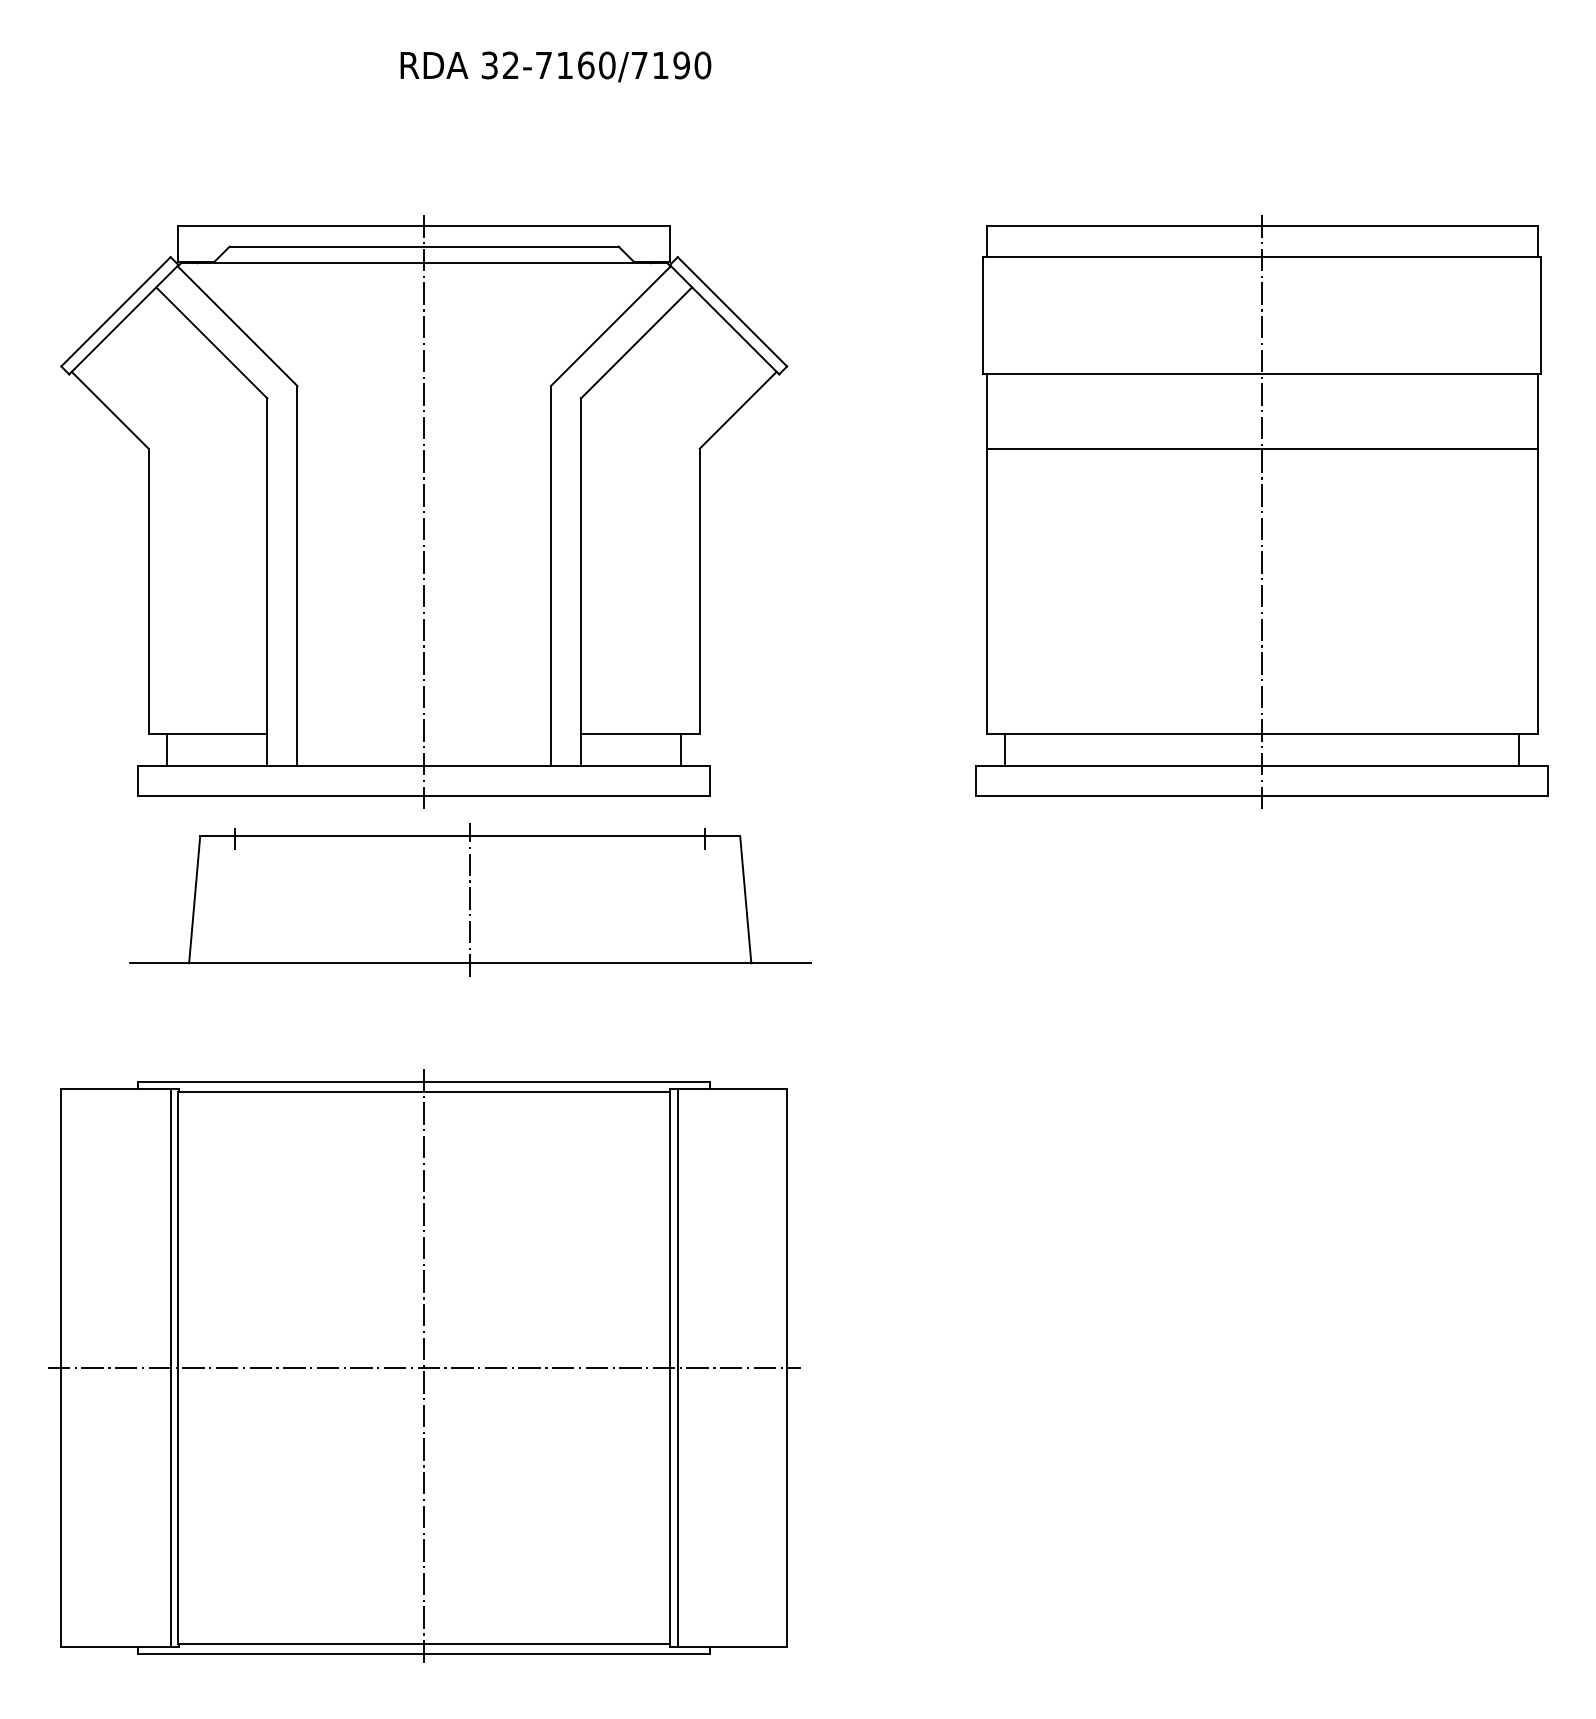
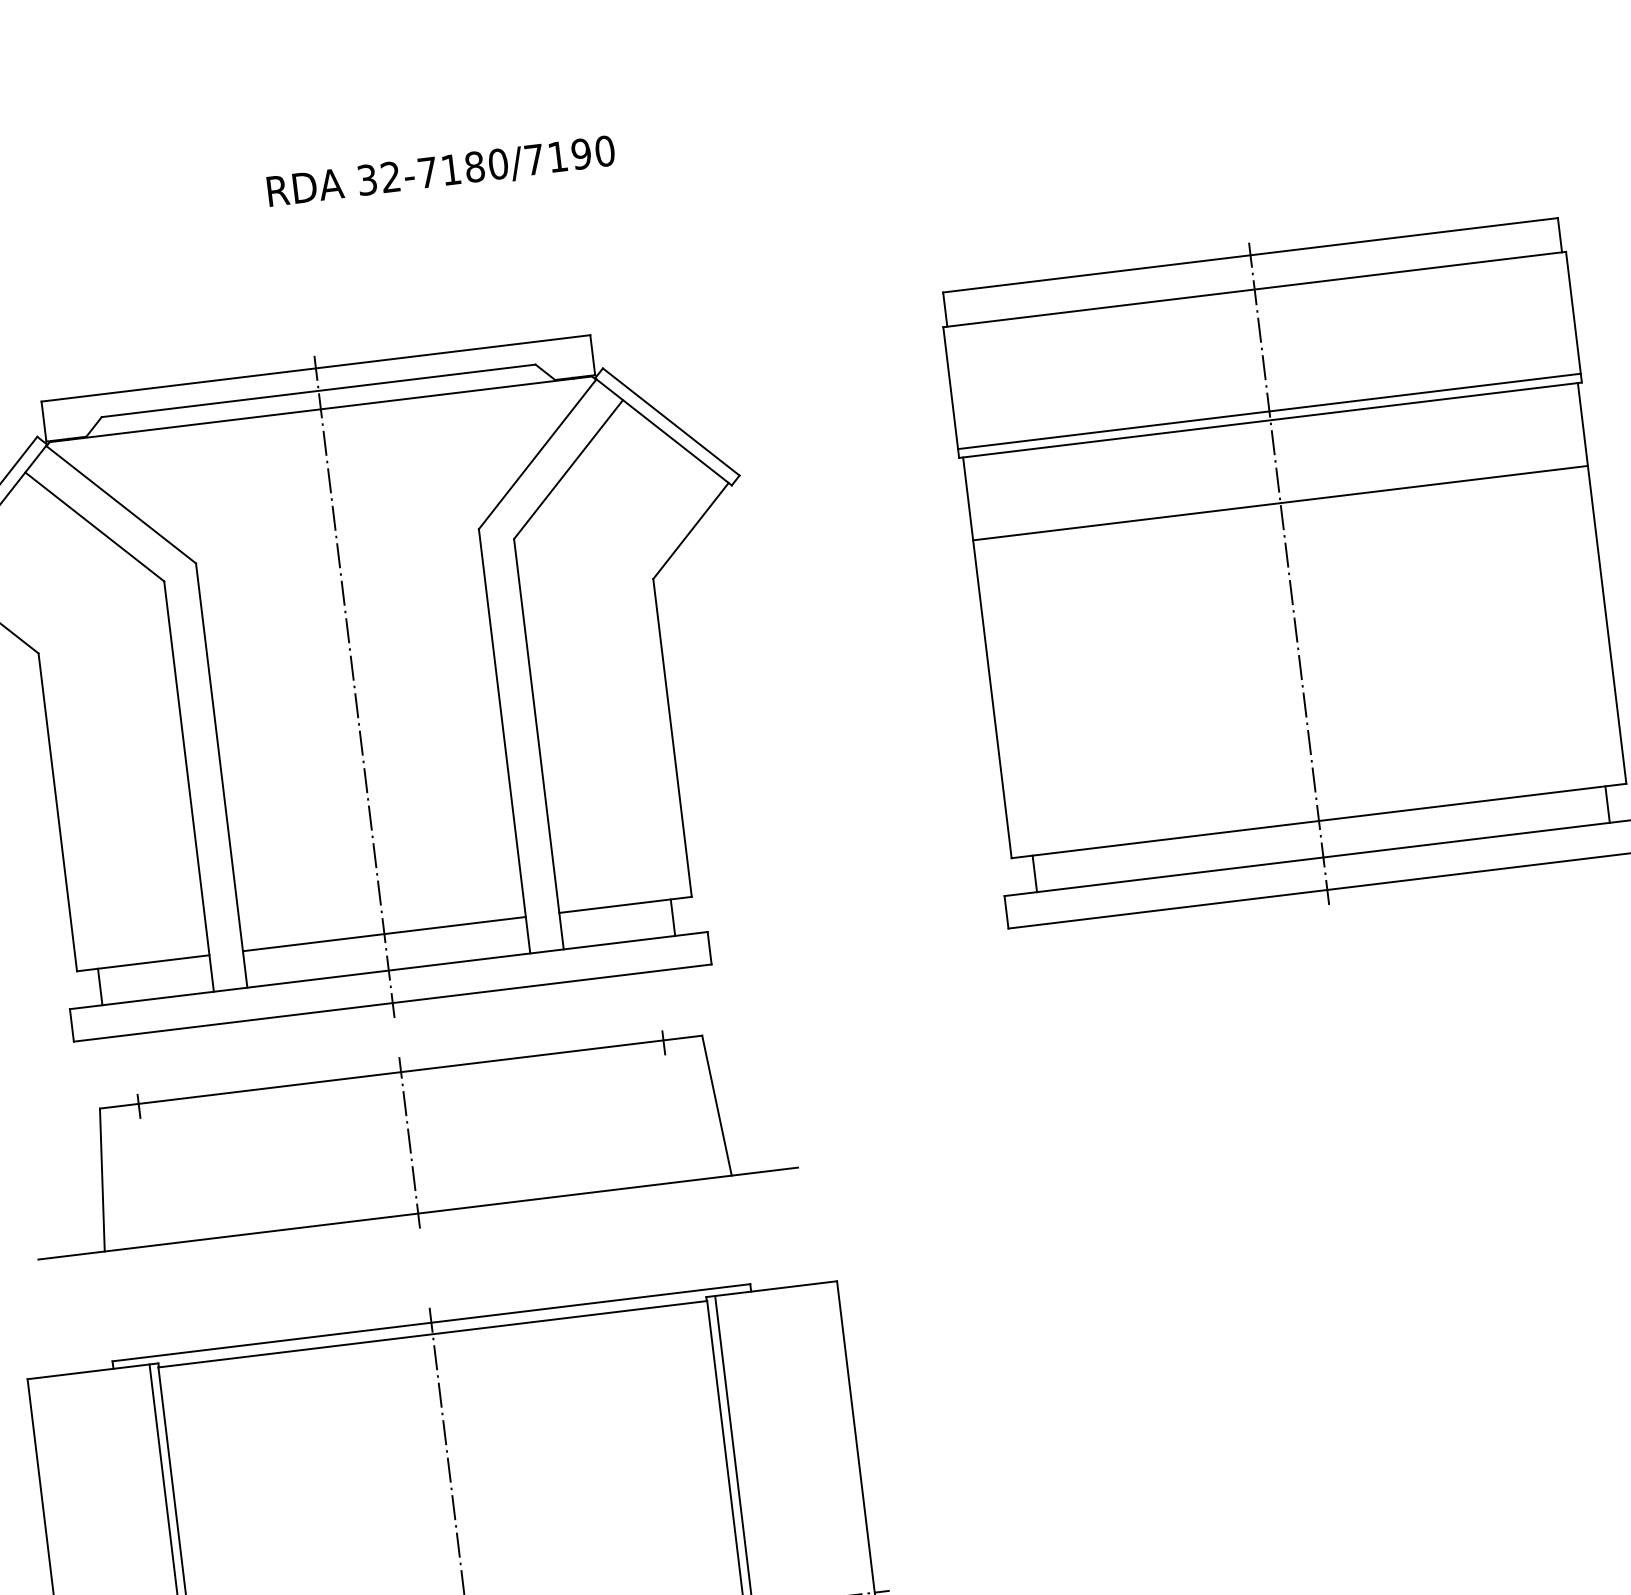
text: (586, 65) -> (475, 166), 32-7160/7190 -> 32-7180/7190
line: (1262, 366) -> (1269, 411), added
line: (424, 733) -> (384, 933), added
part: (470, 899) -> (409, 1142), moved

